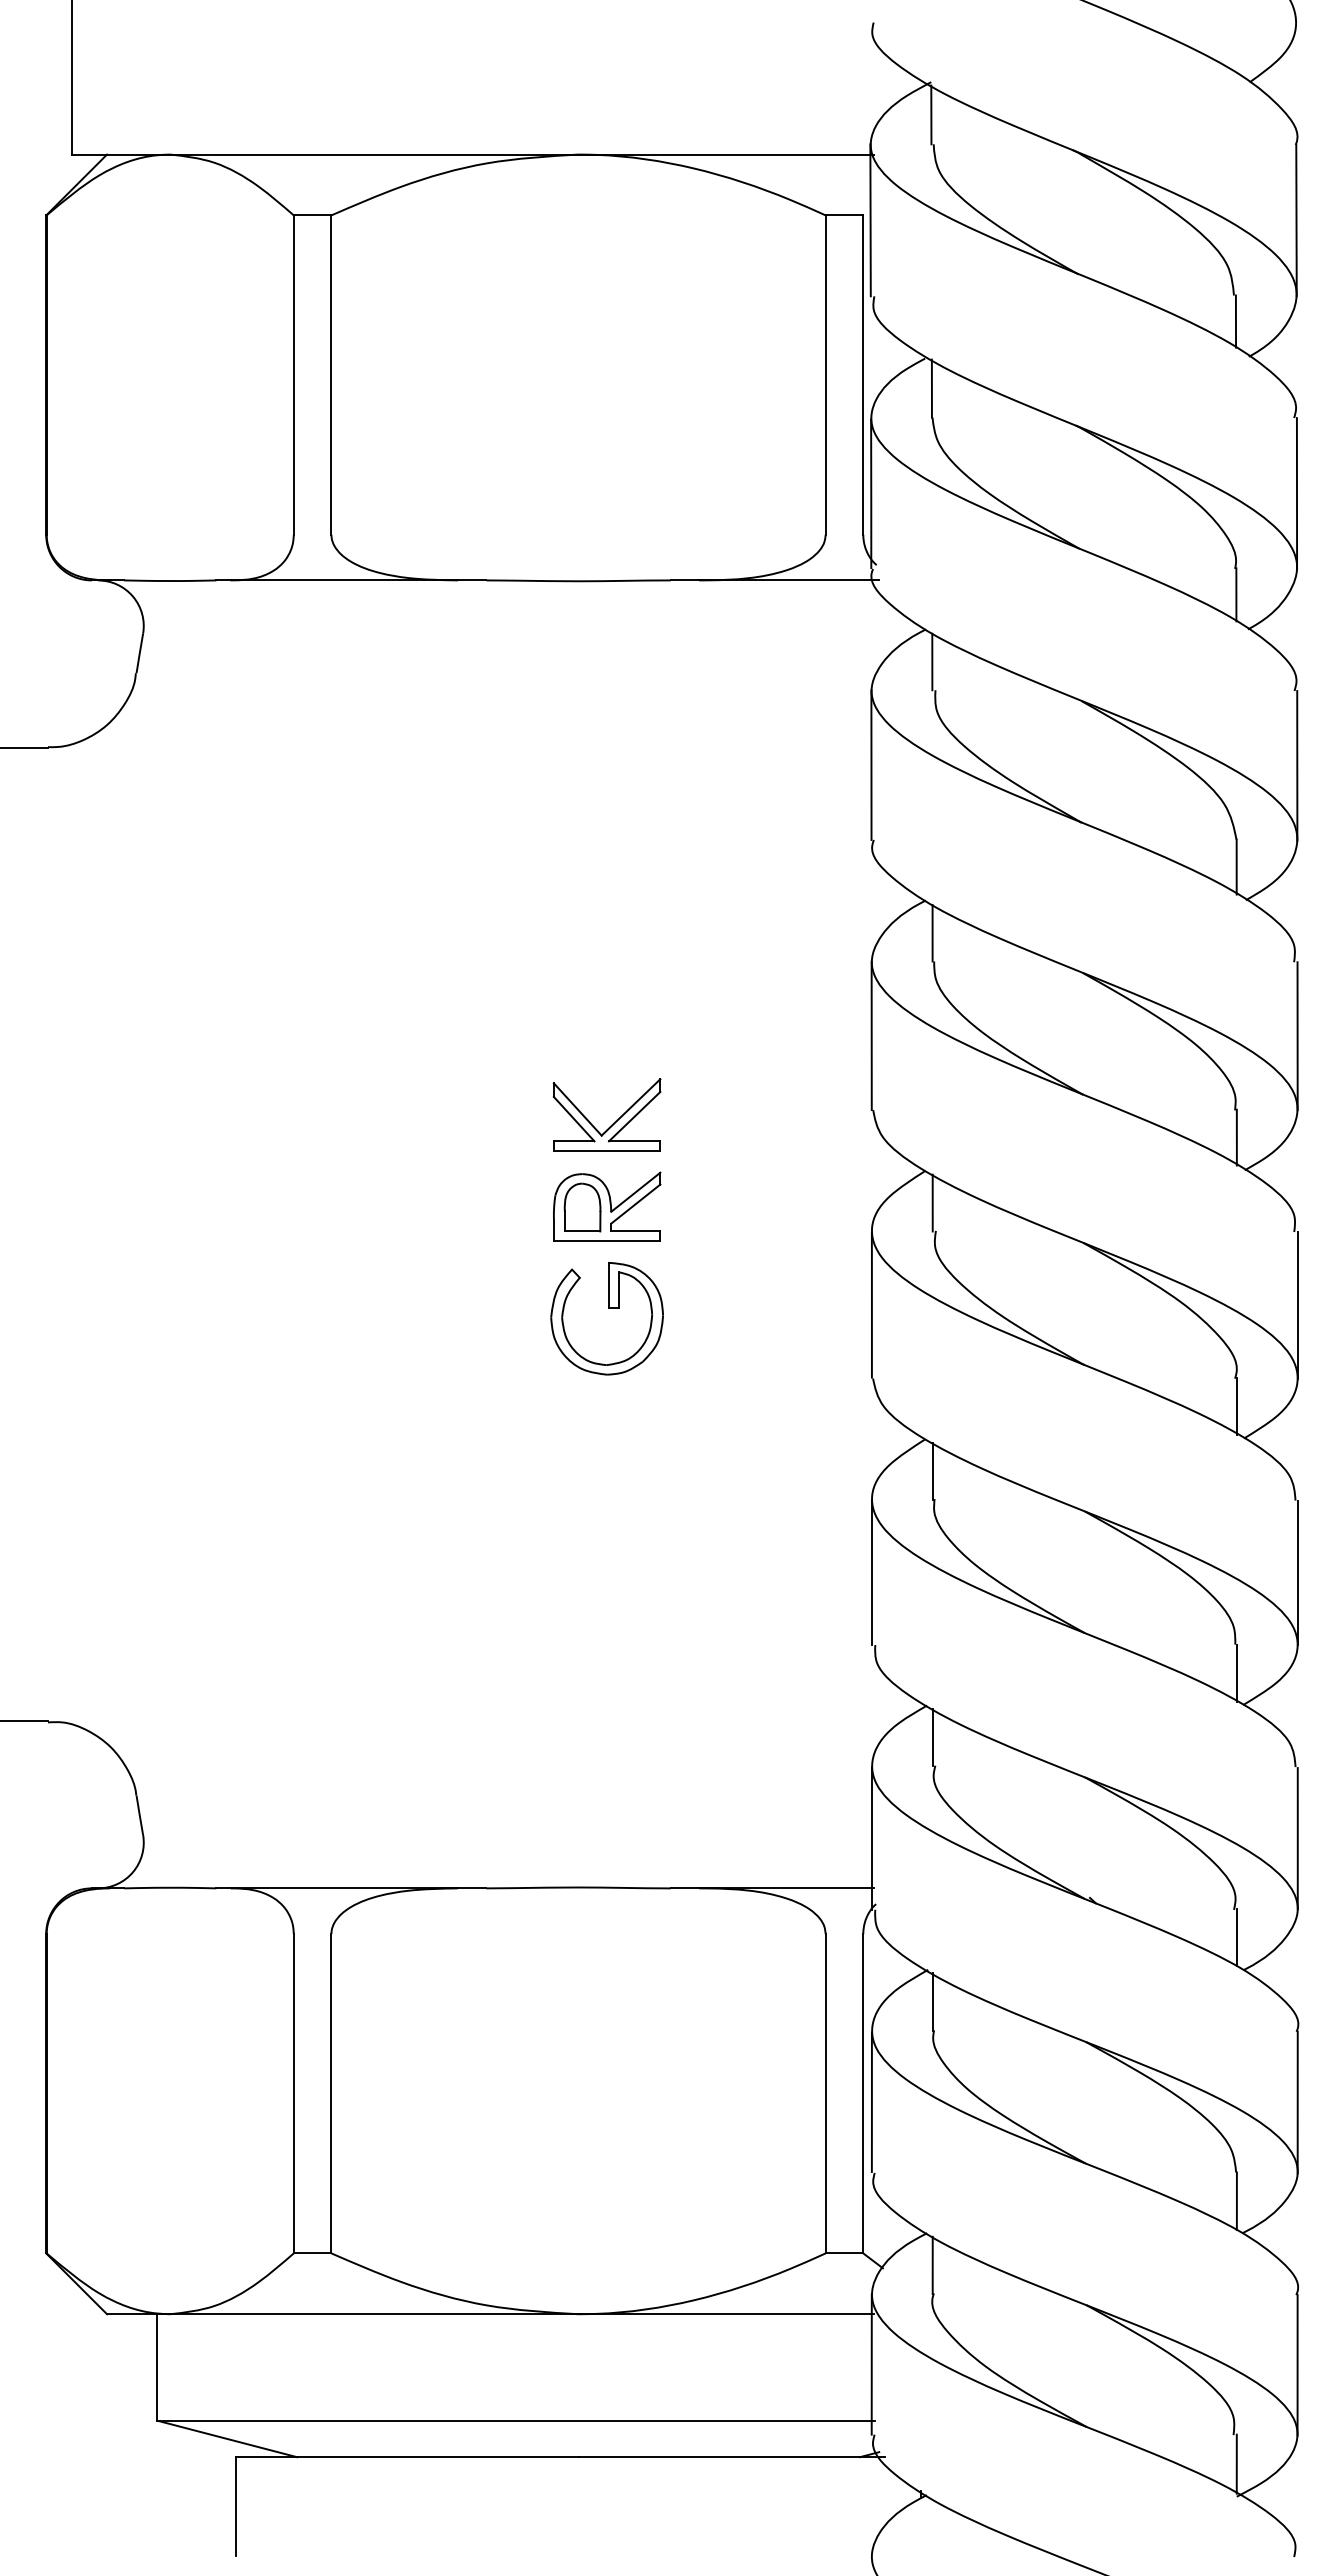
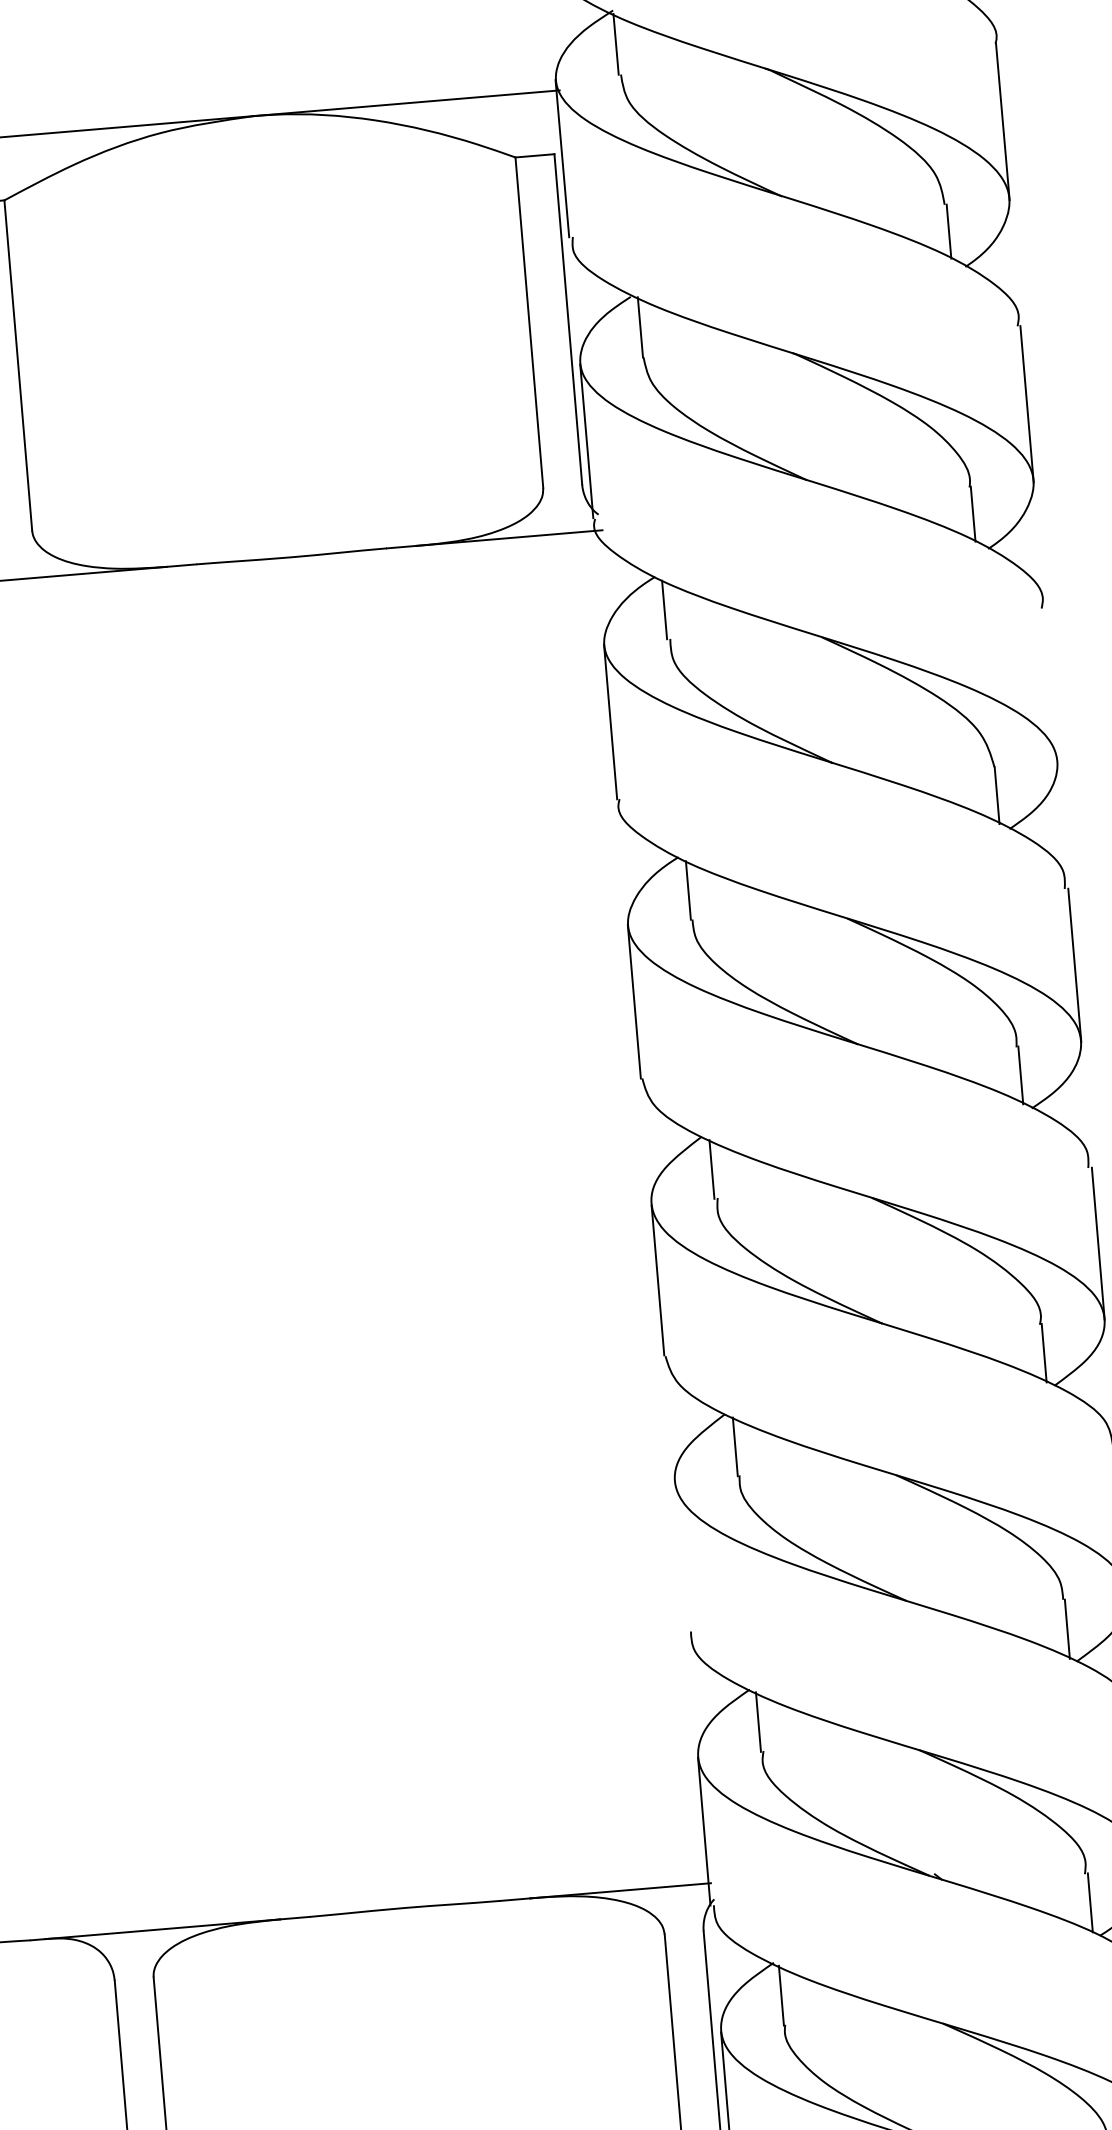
line: (1297, 765) -> (1051, 685), removed
part: (614, 1121) -> (375, 1112), removed
part: (607, 1206) -> (375, 1201), removed
part: (608, 1308) -> (385, 1306), removed
line: (871, 1572) -> (680, 1556), removed

